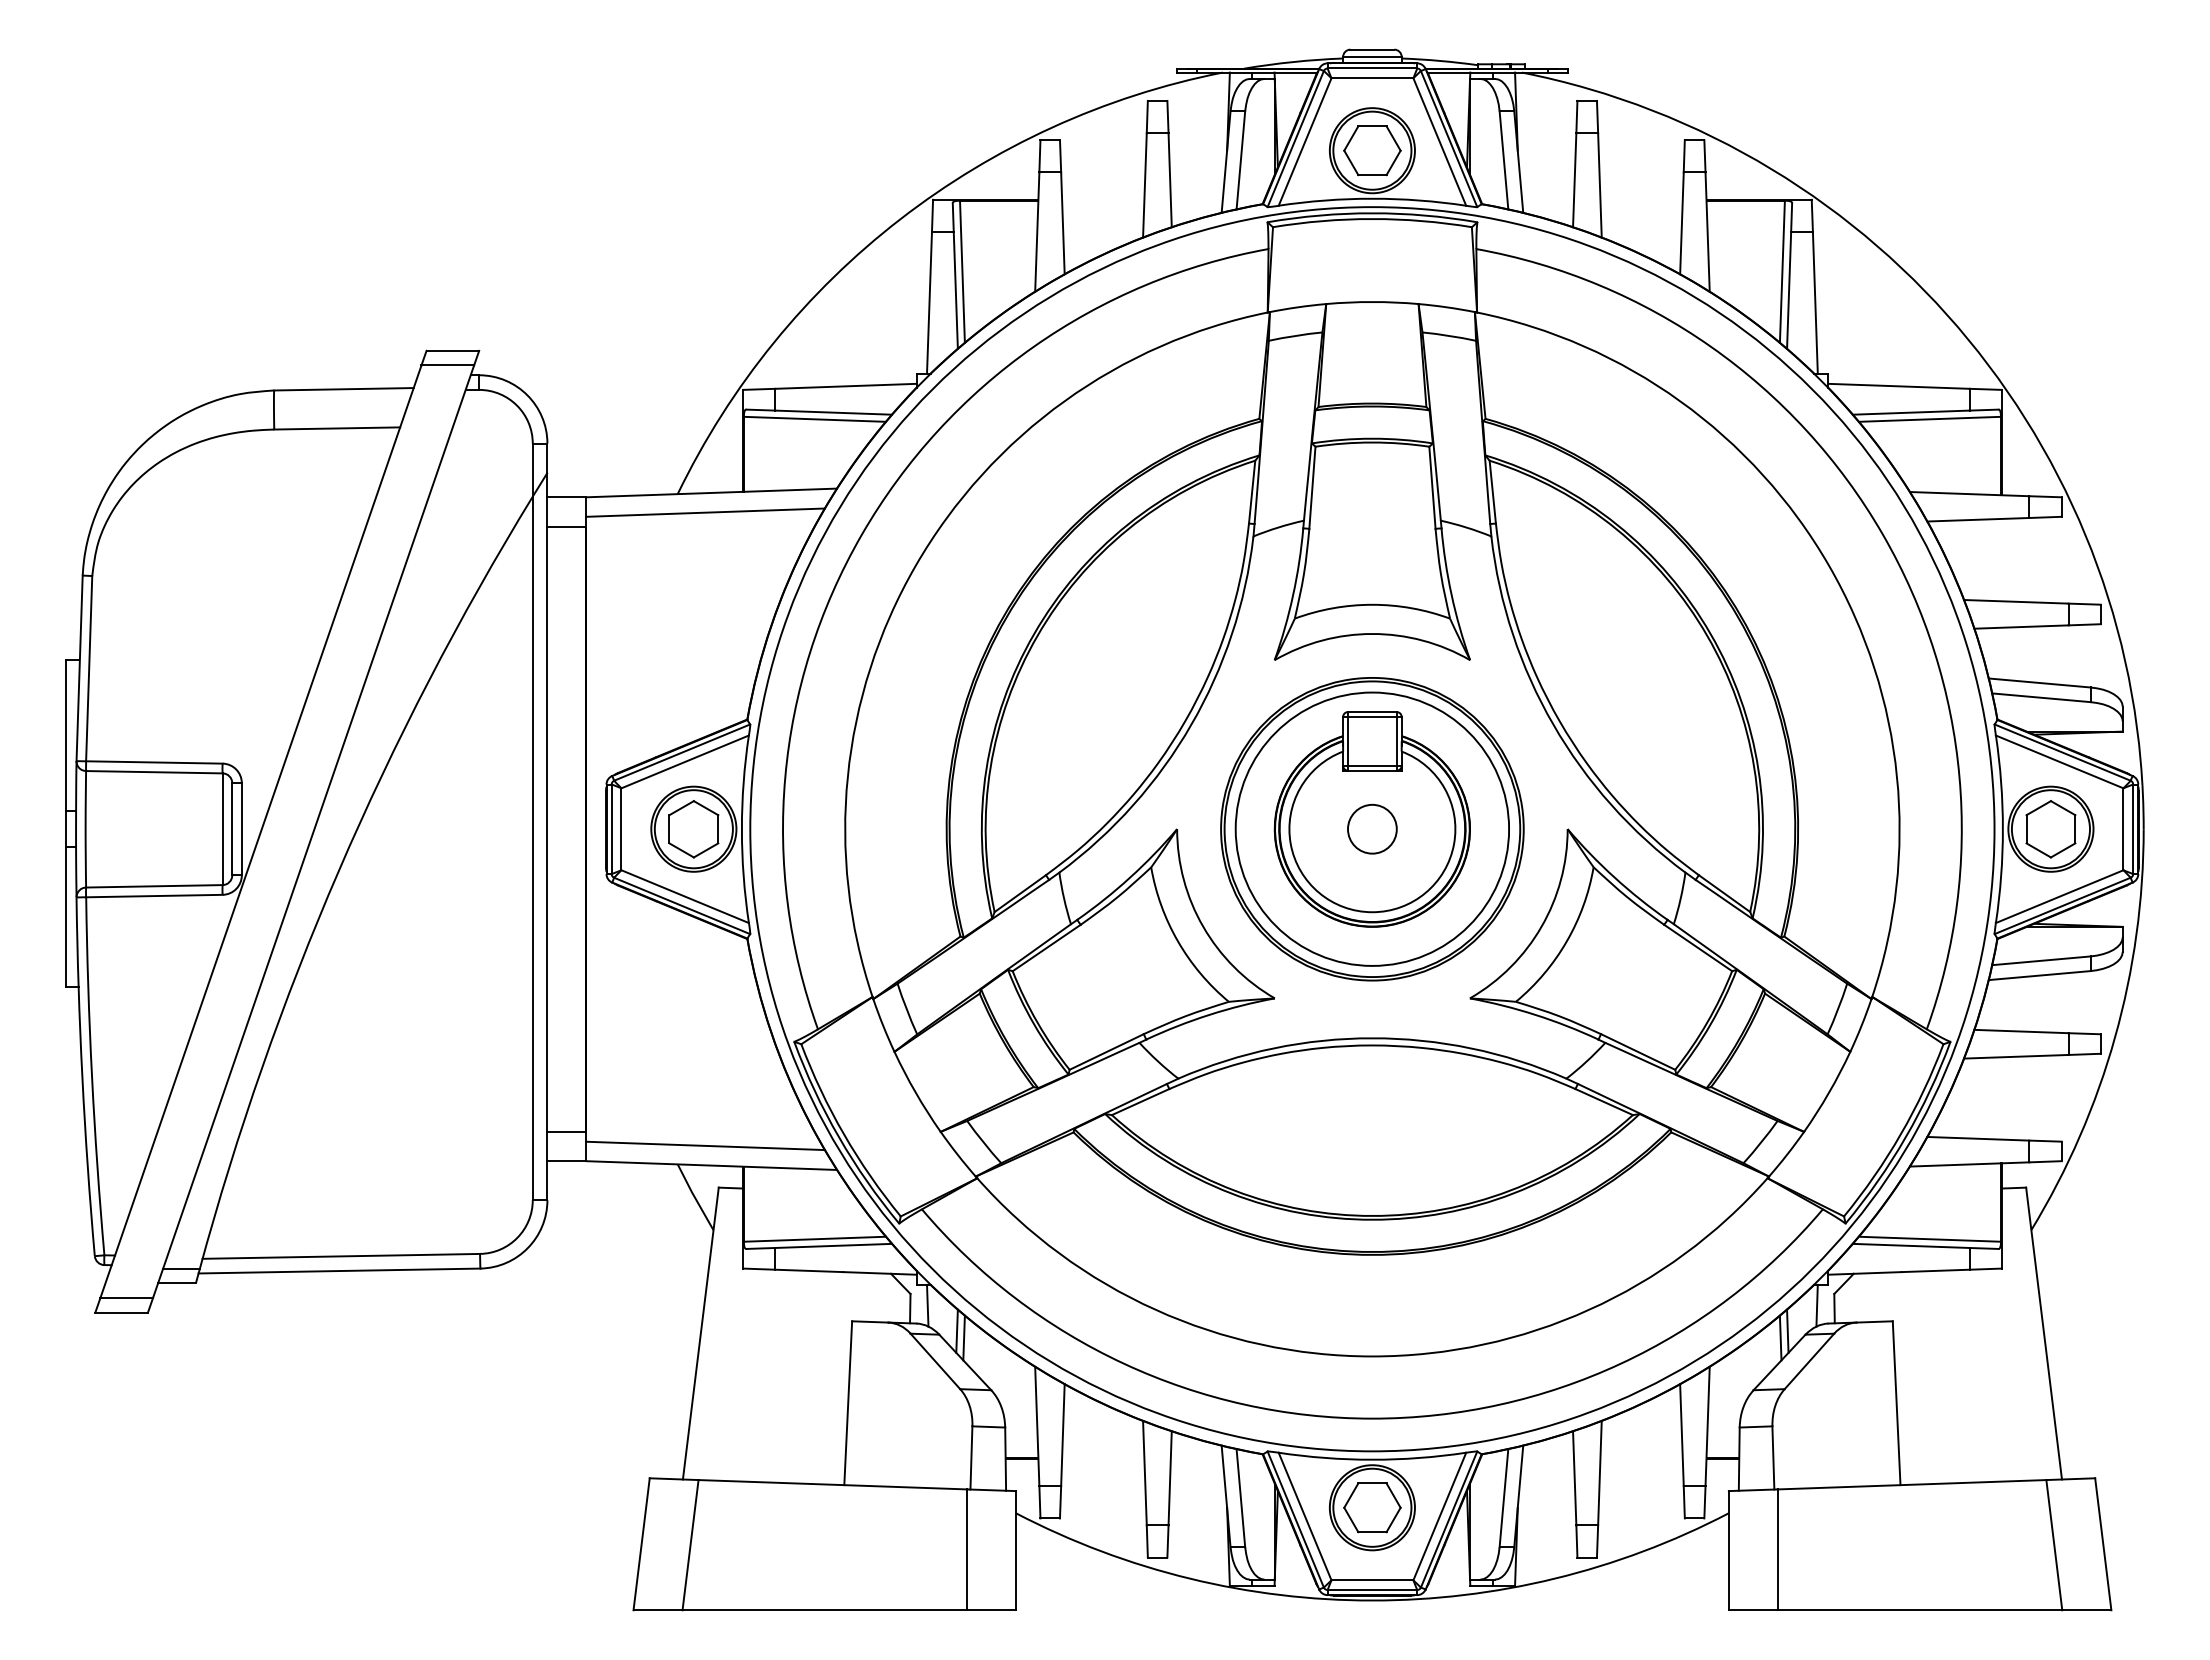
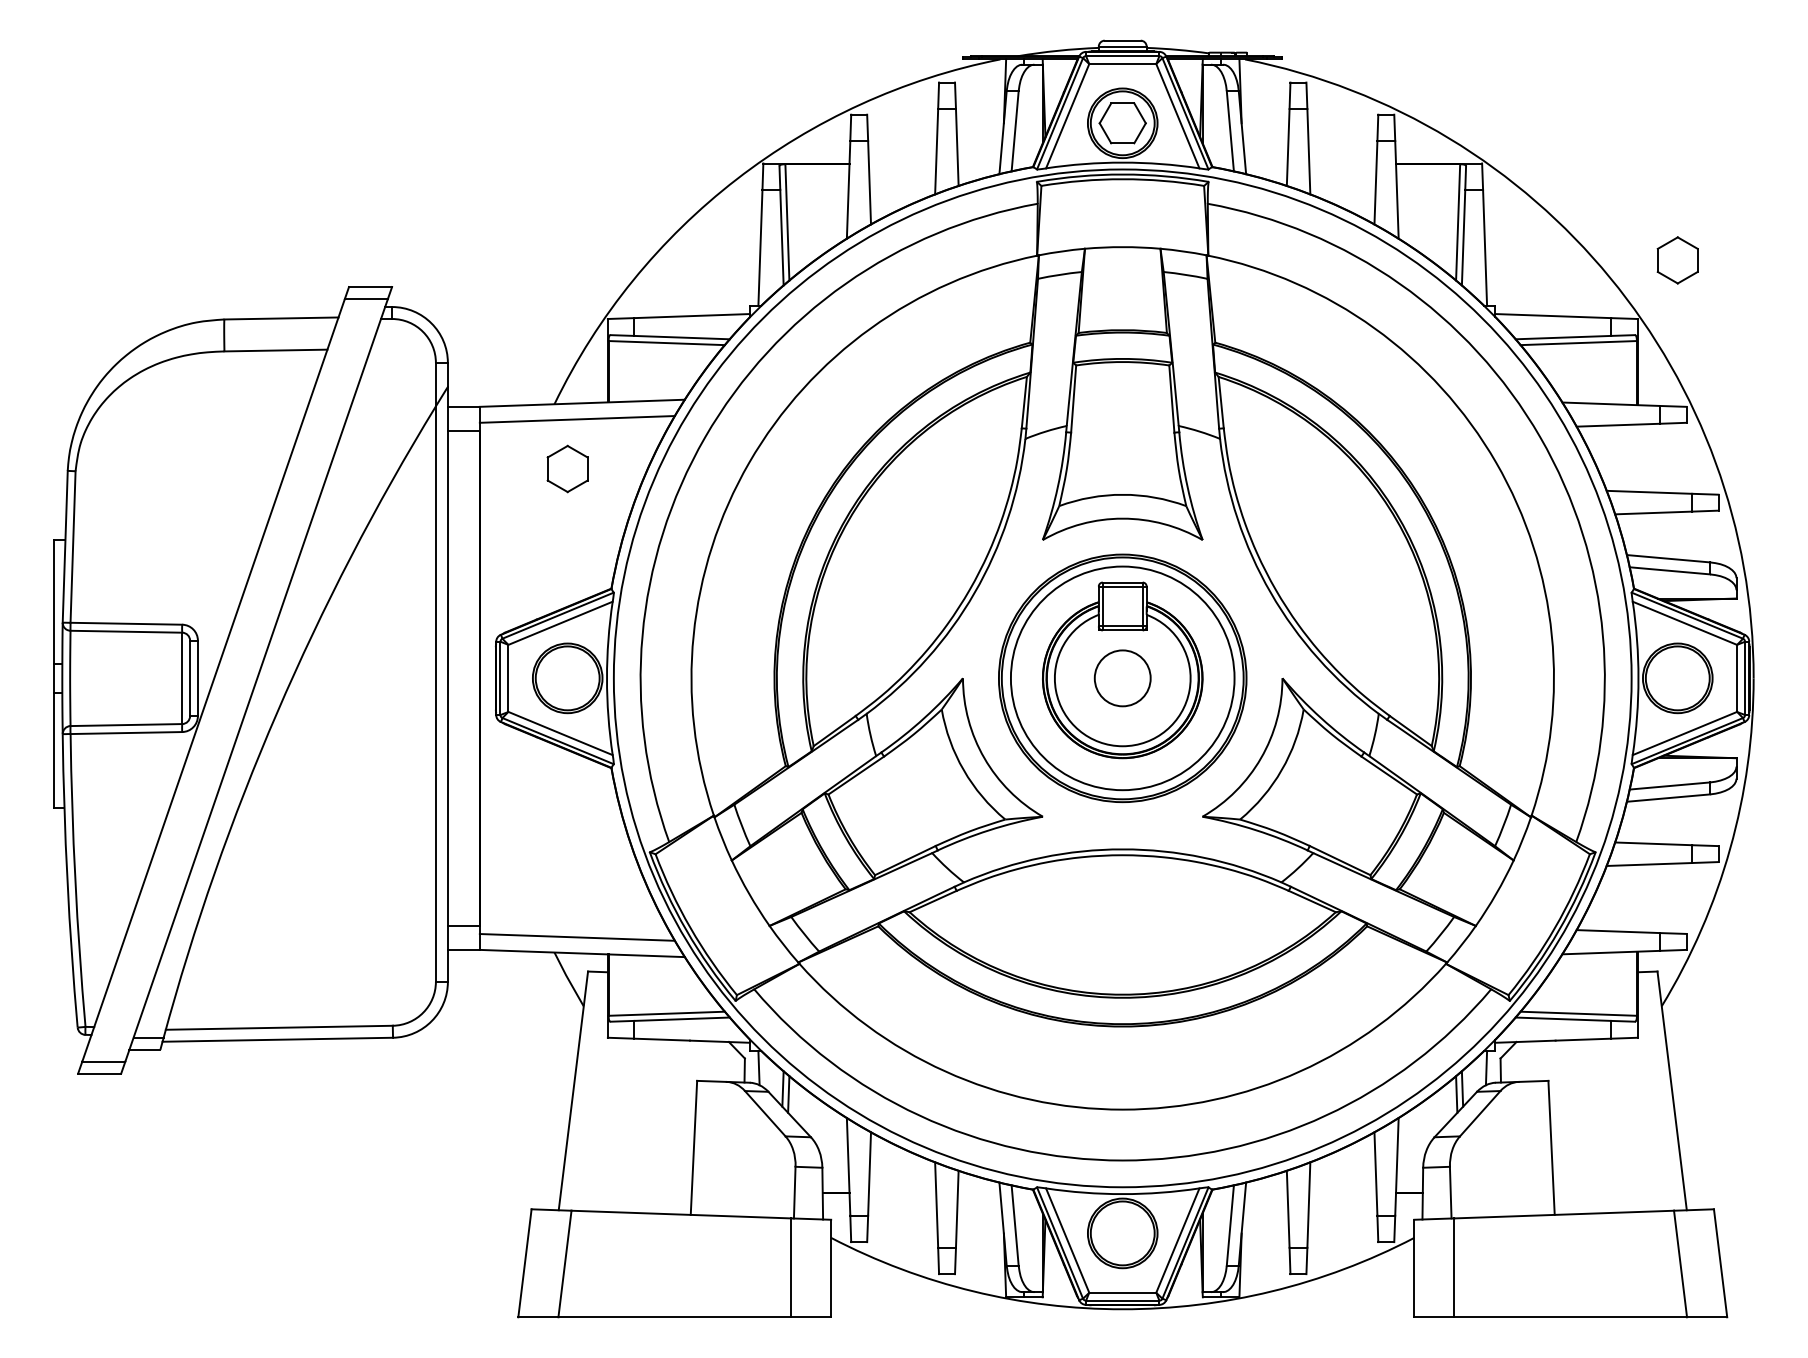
circle: (1372, 828) -> (1122, 677), size x1.4
part: (693, 829) -> (567, 469), moved
part: (2050, 829) -> (1677, 260), moved
part: (1372, 1507) -> (1122, 1233), removed

